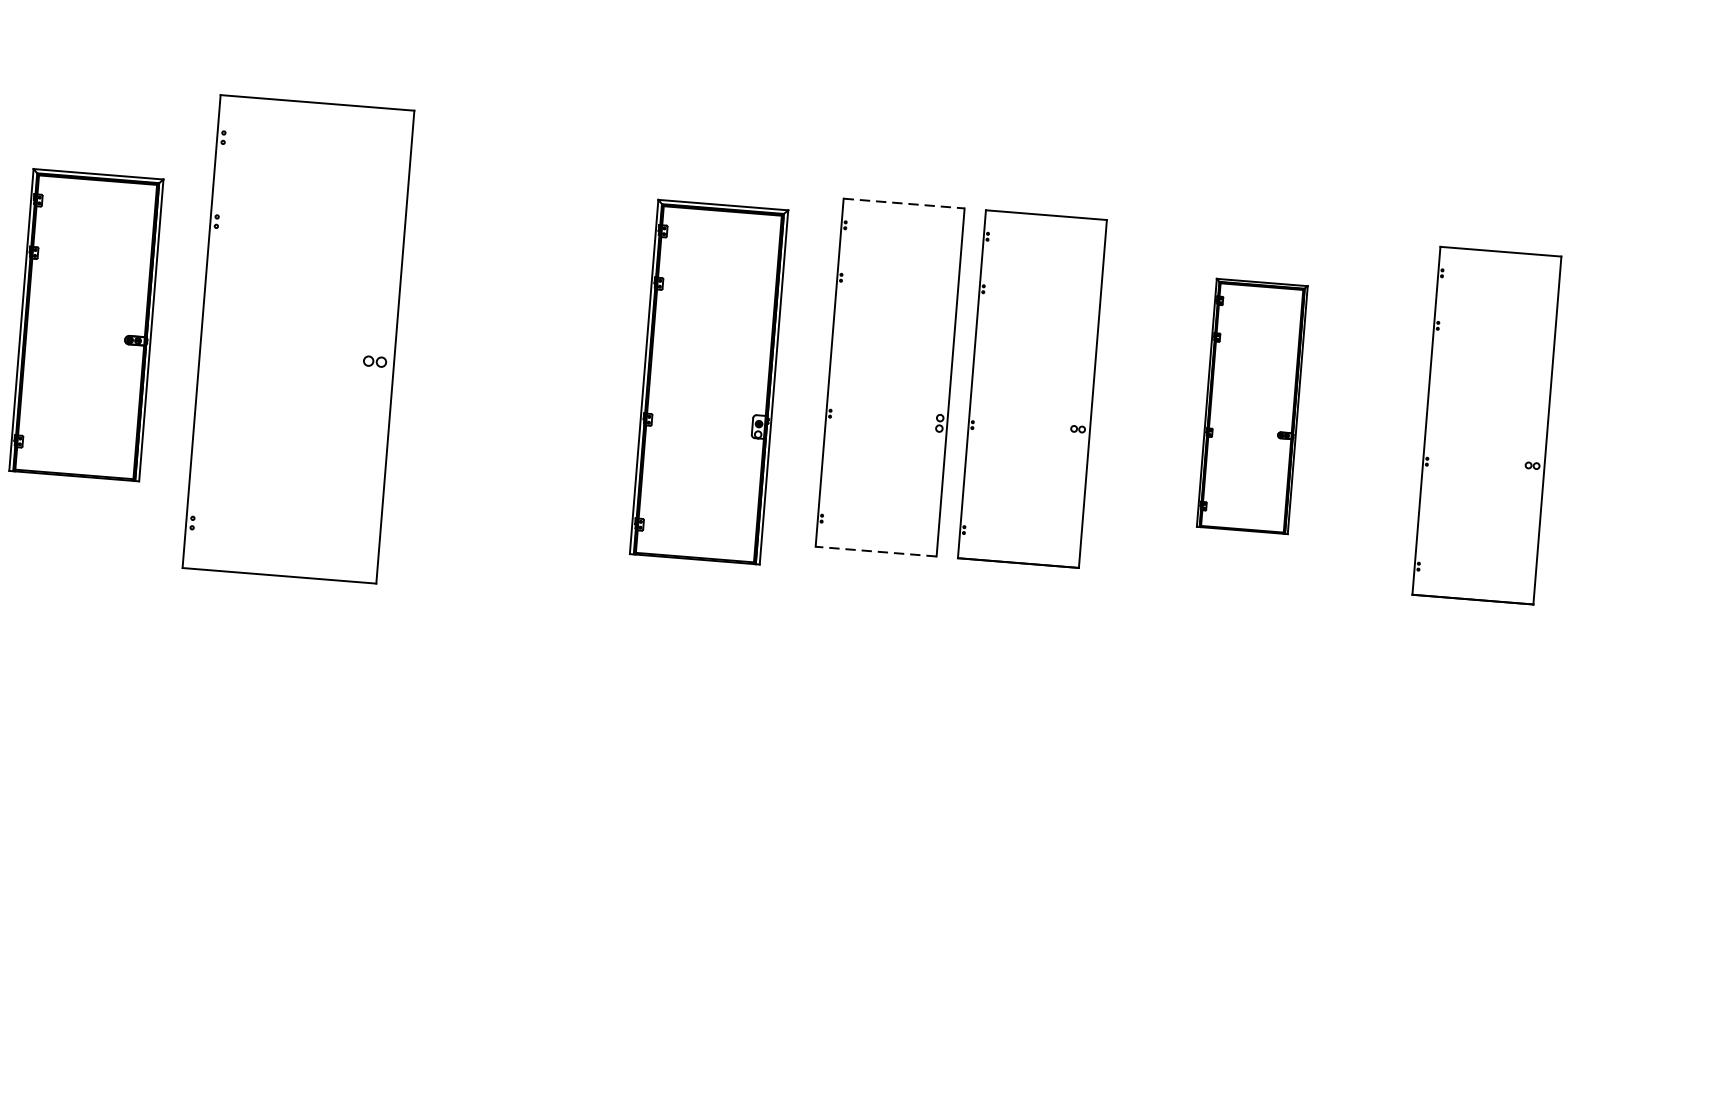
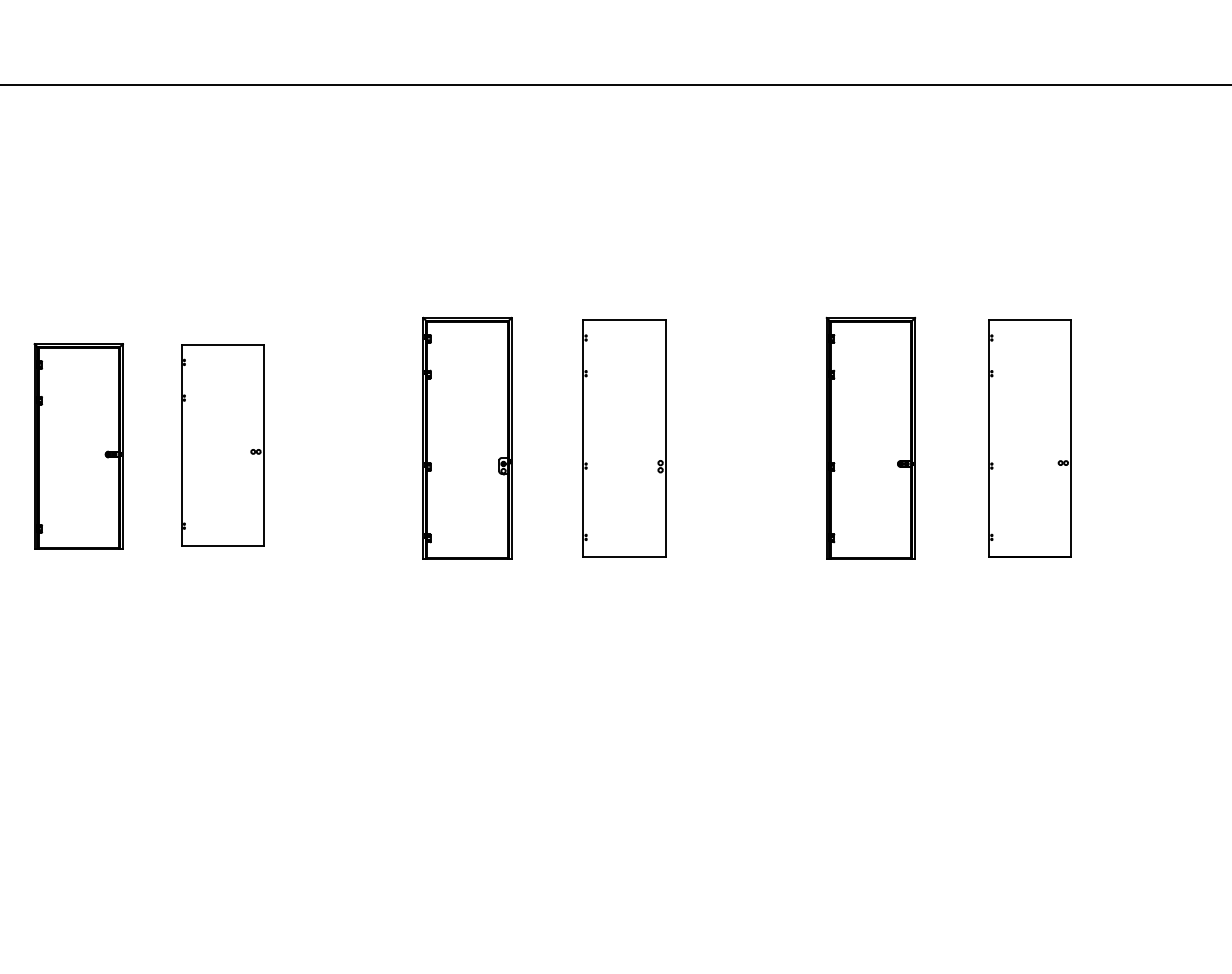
line: (905, 204) -> (625, 320), dashed -> solid
part: (297, 340) -> (222, 445), size x0.62
part: (709, 380) -> (467, 437), moved
part: (1031, 389) -> (720, 438), removed
part: (1251, 405) -> (870, 437), size x1.43
line: (876, 551) -> (624, 556), dashed -> solid

